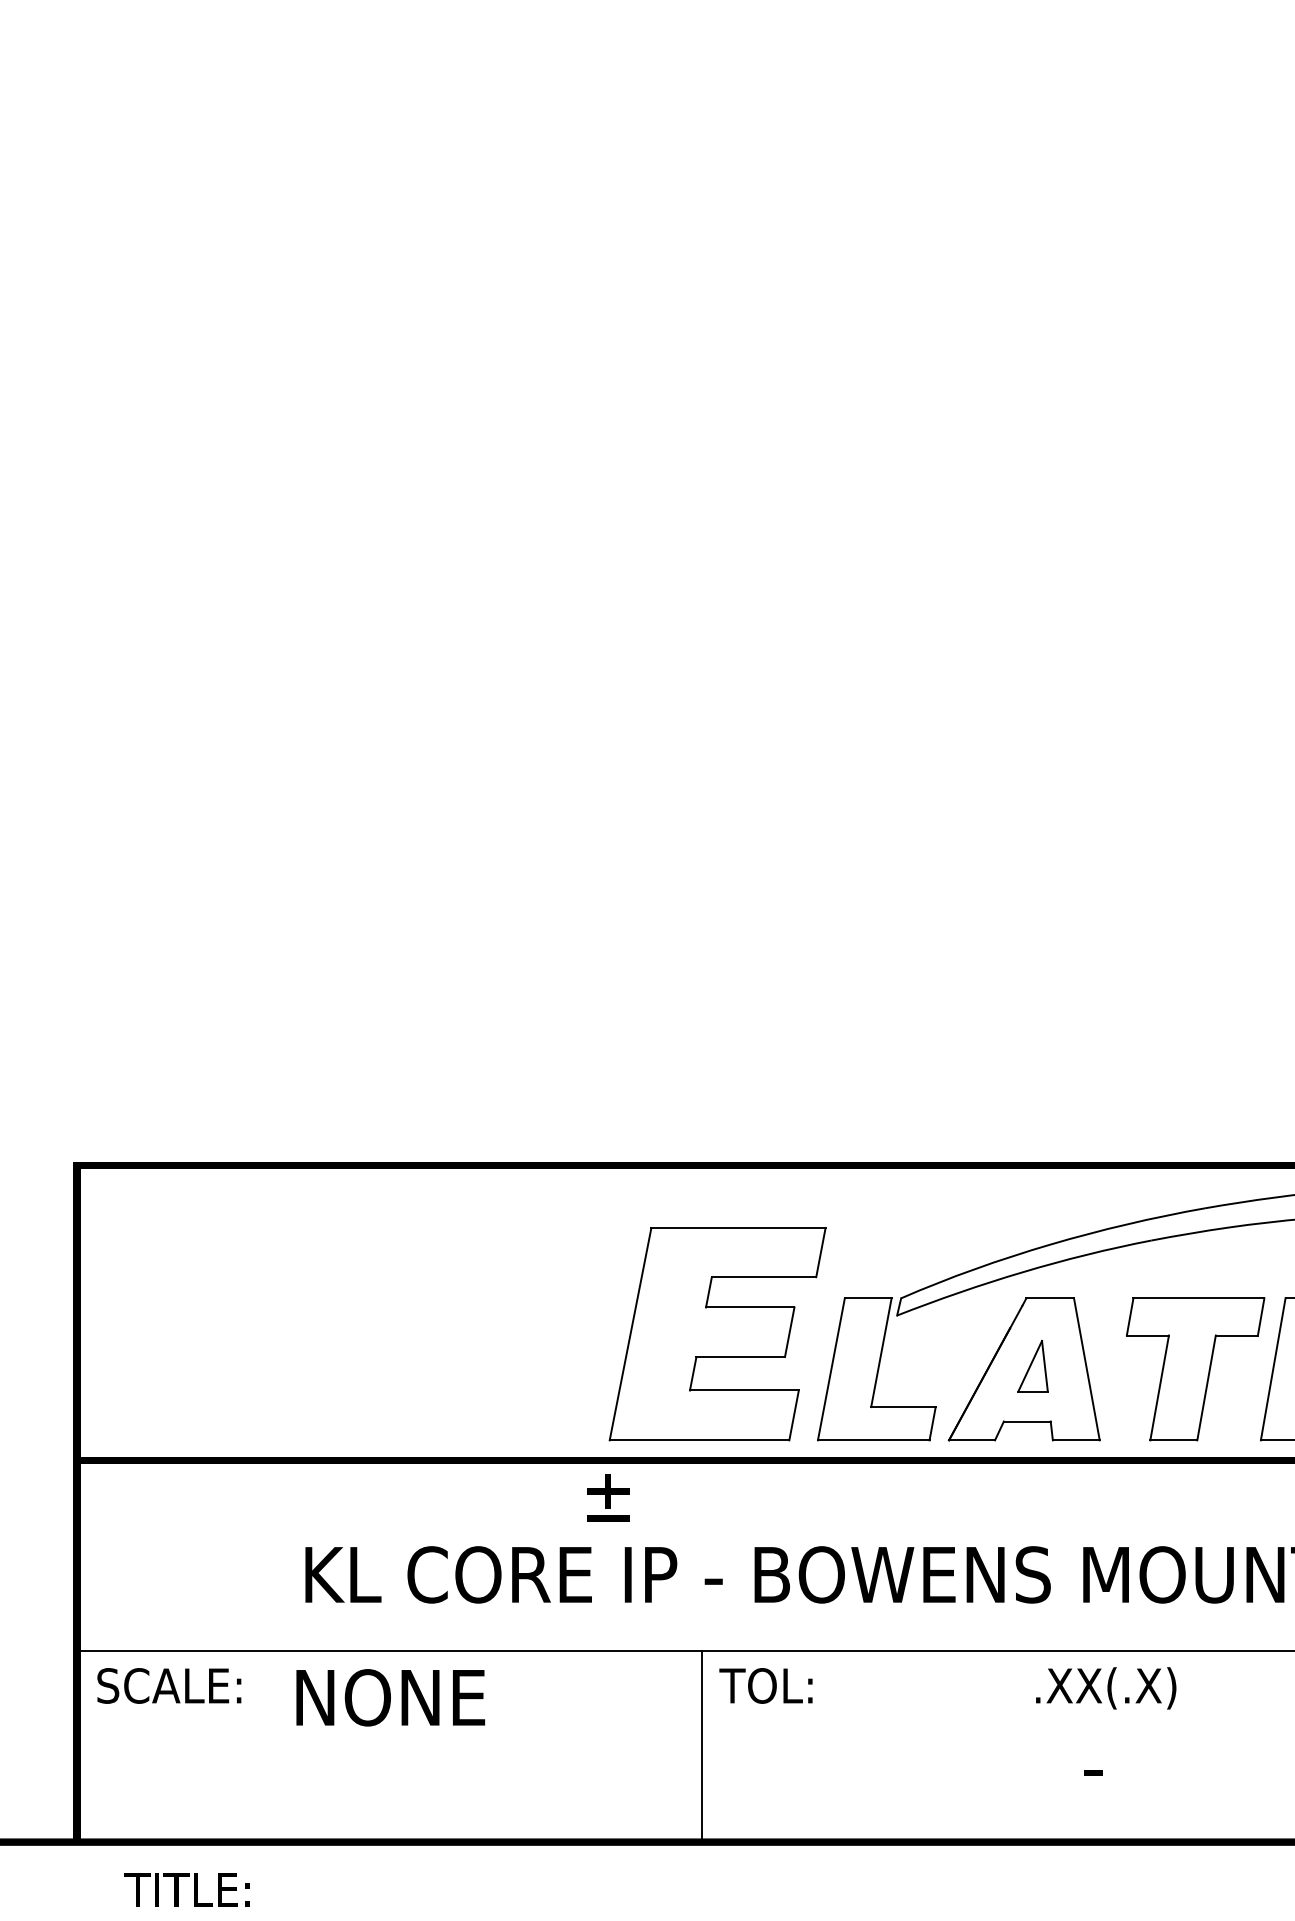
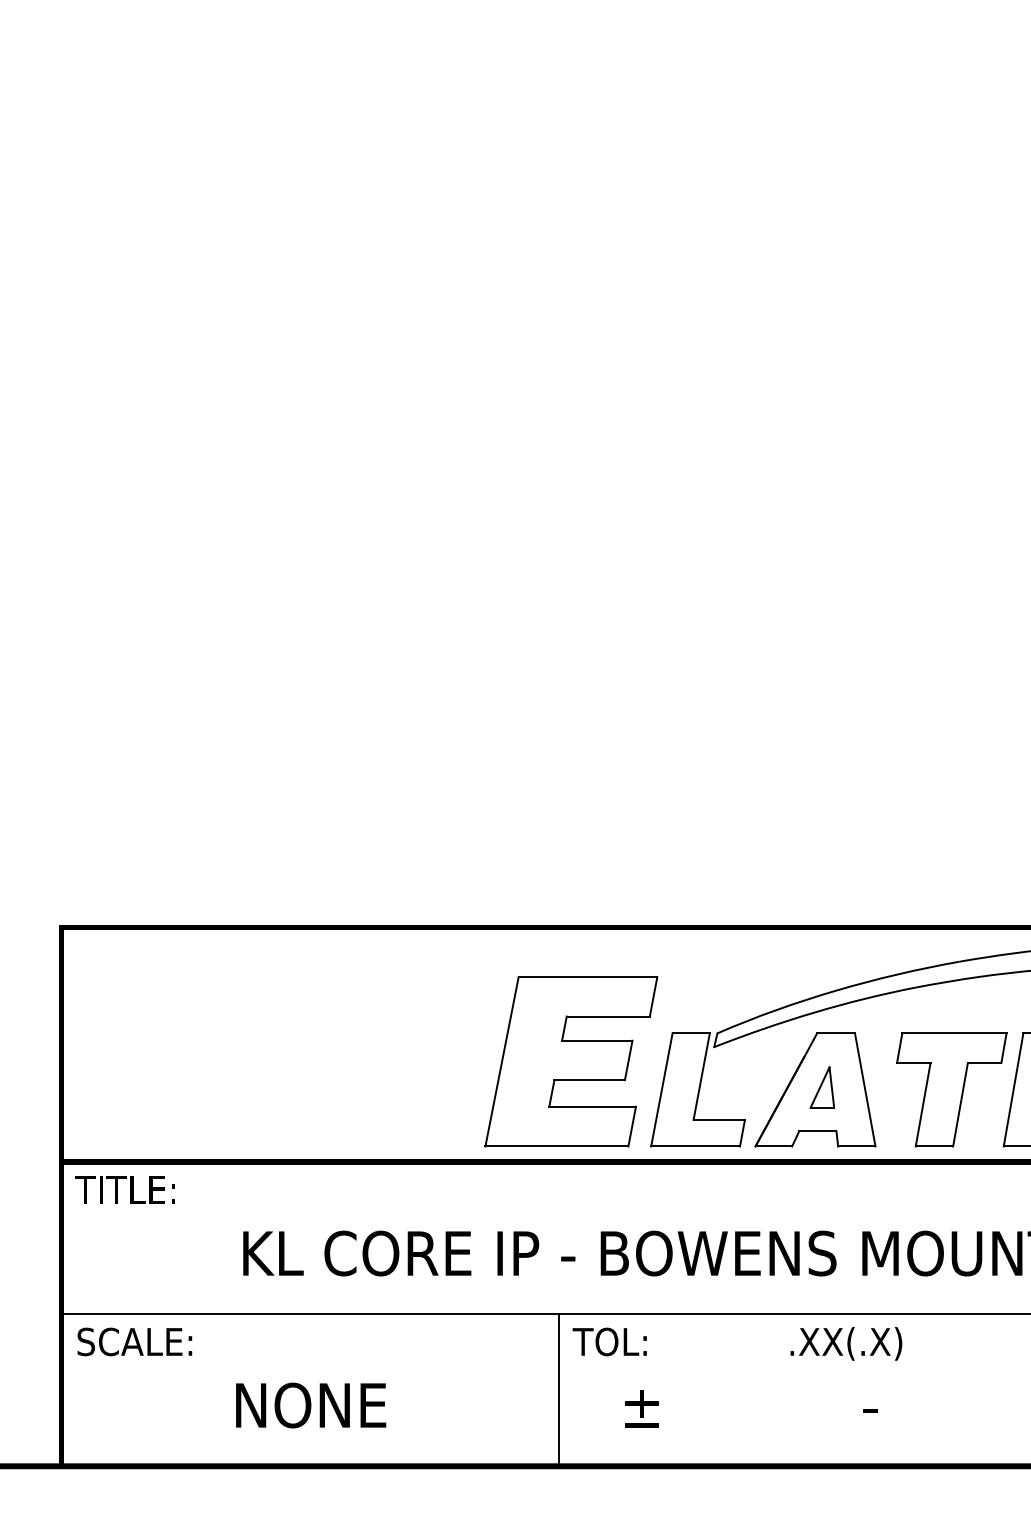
text: (608, 1497) -> (642, 1408), moved
text: (1106, 1688) -> (846, 1343), moved
text: (390, 1697) -> (310, 1405), moved
text: (186, 1889) -> (124, 1189), moved

